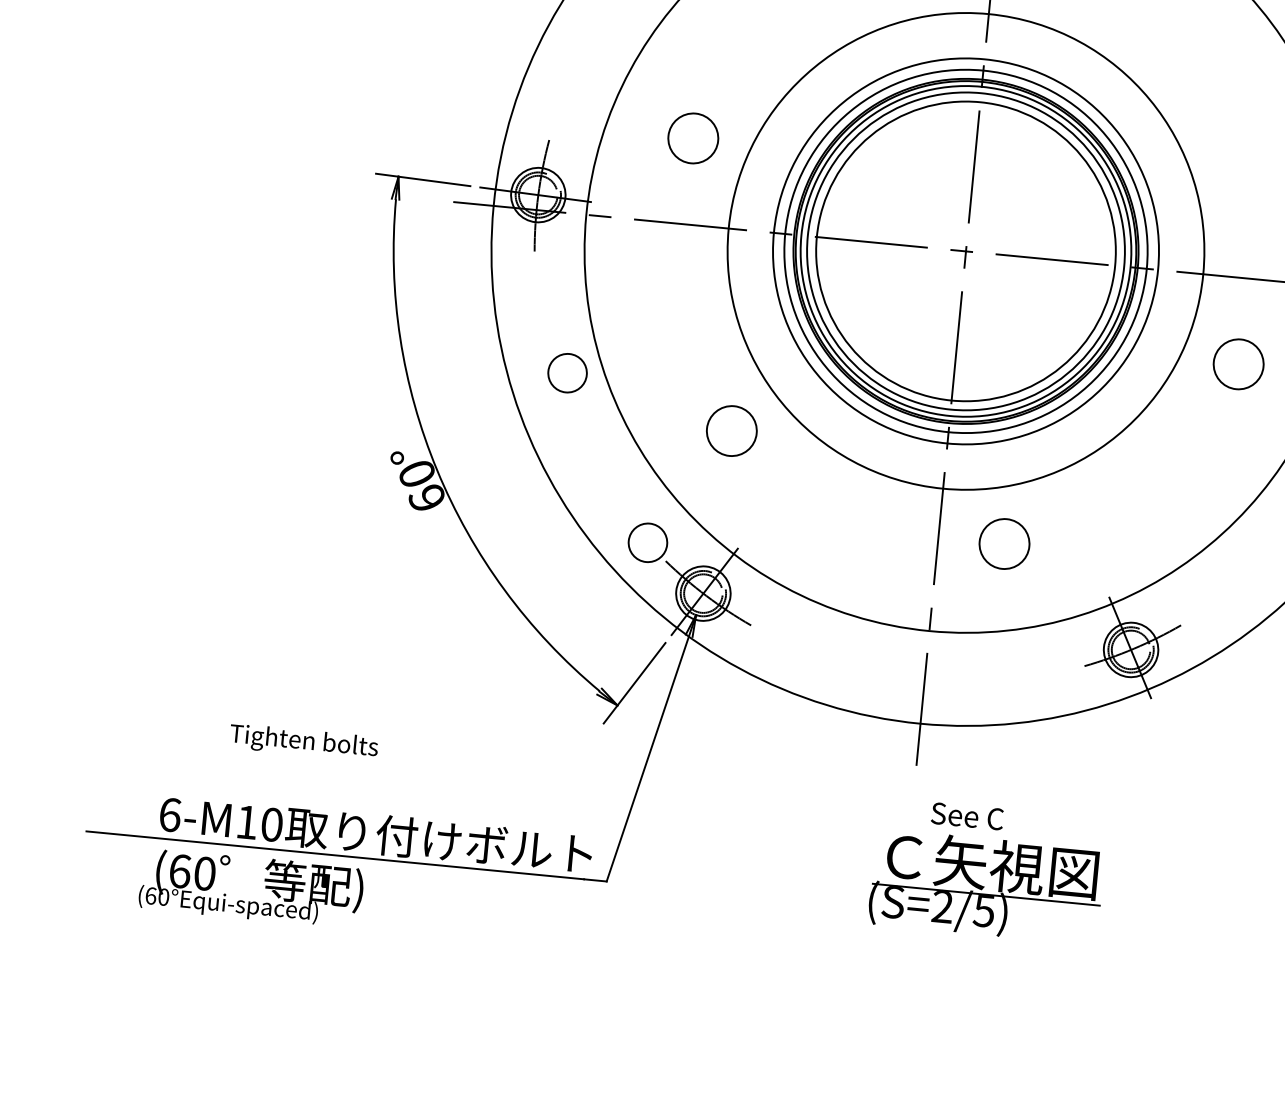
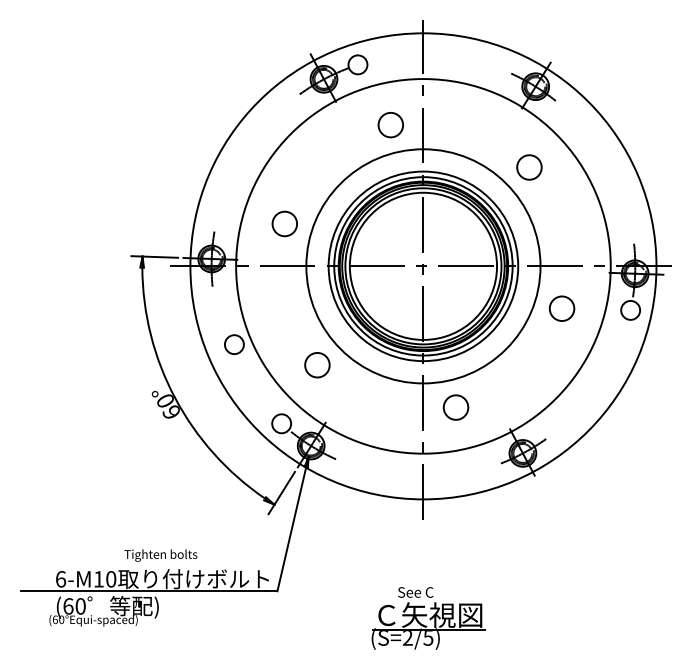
circle: (1200, 71) -> (529, 167), added
text: (303, 742) -> (160, 555), moved
part: (988, 871) -> (428, 618), moved

